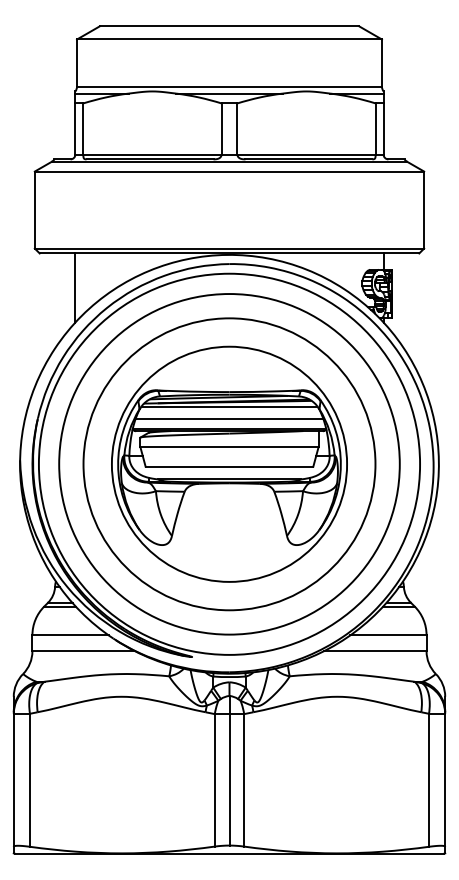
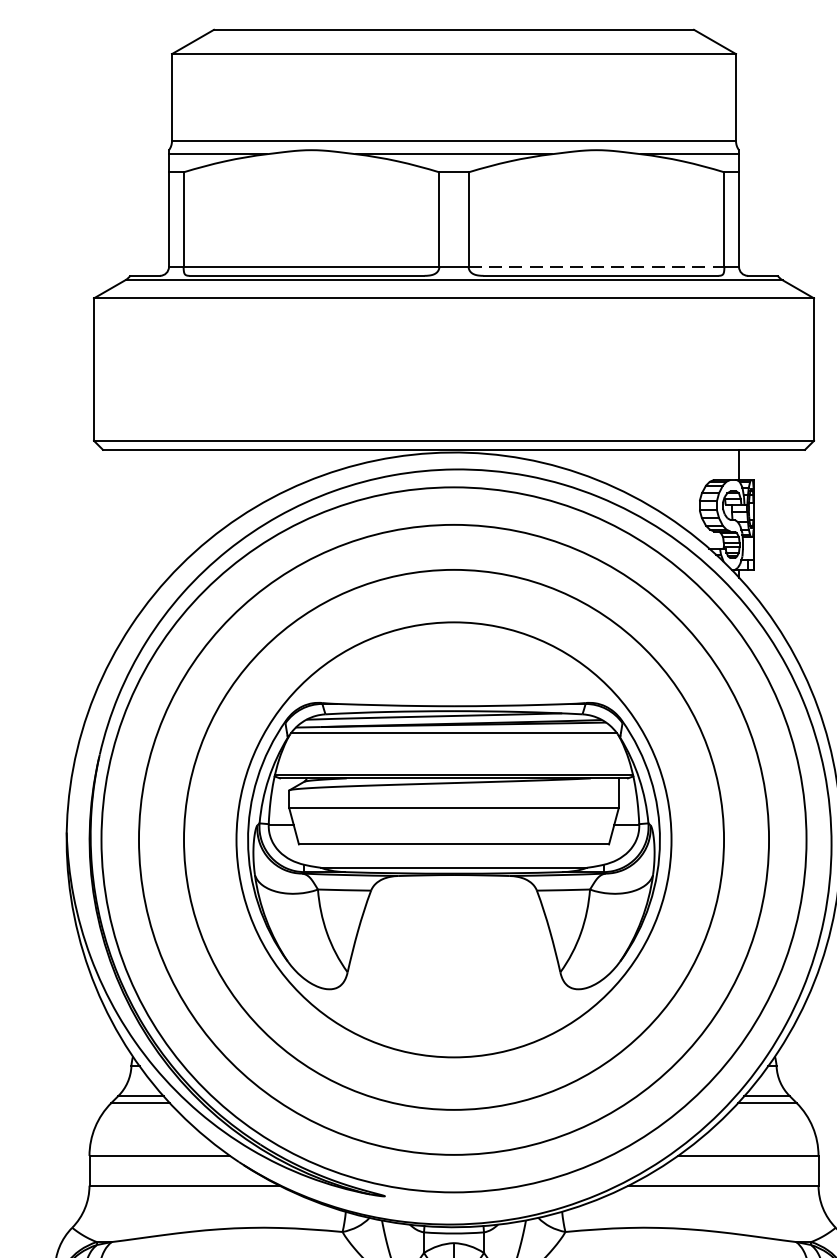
line: (307, 154) -> (598, 266), solid -> dashed
line: (75, 287) -> (169, 512), removed
line: (229, 418) -> (454, 755), removed

